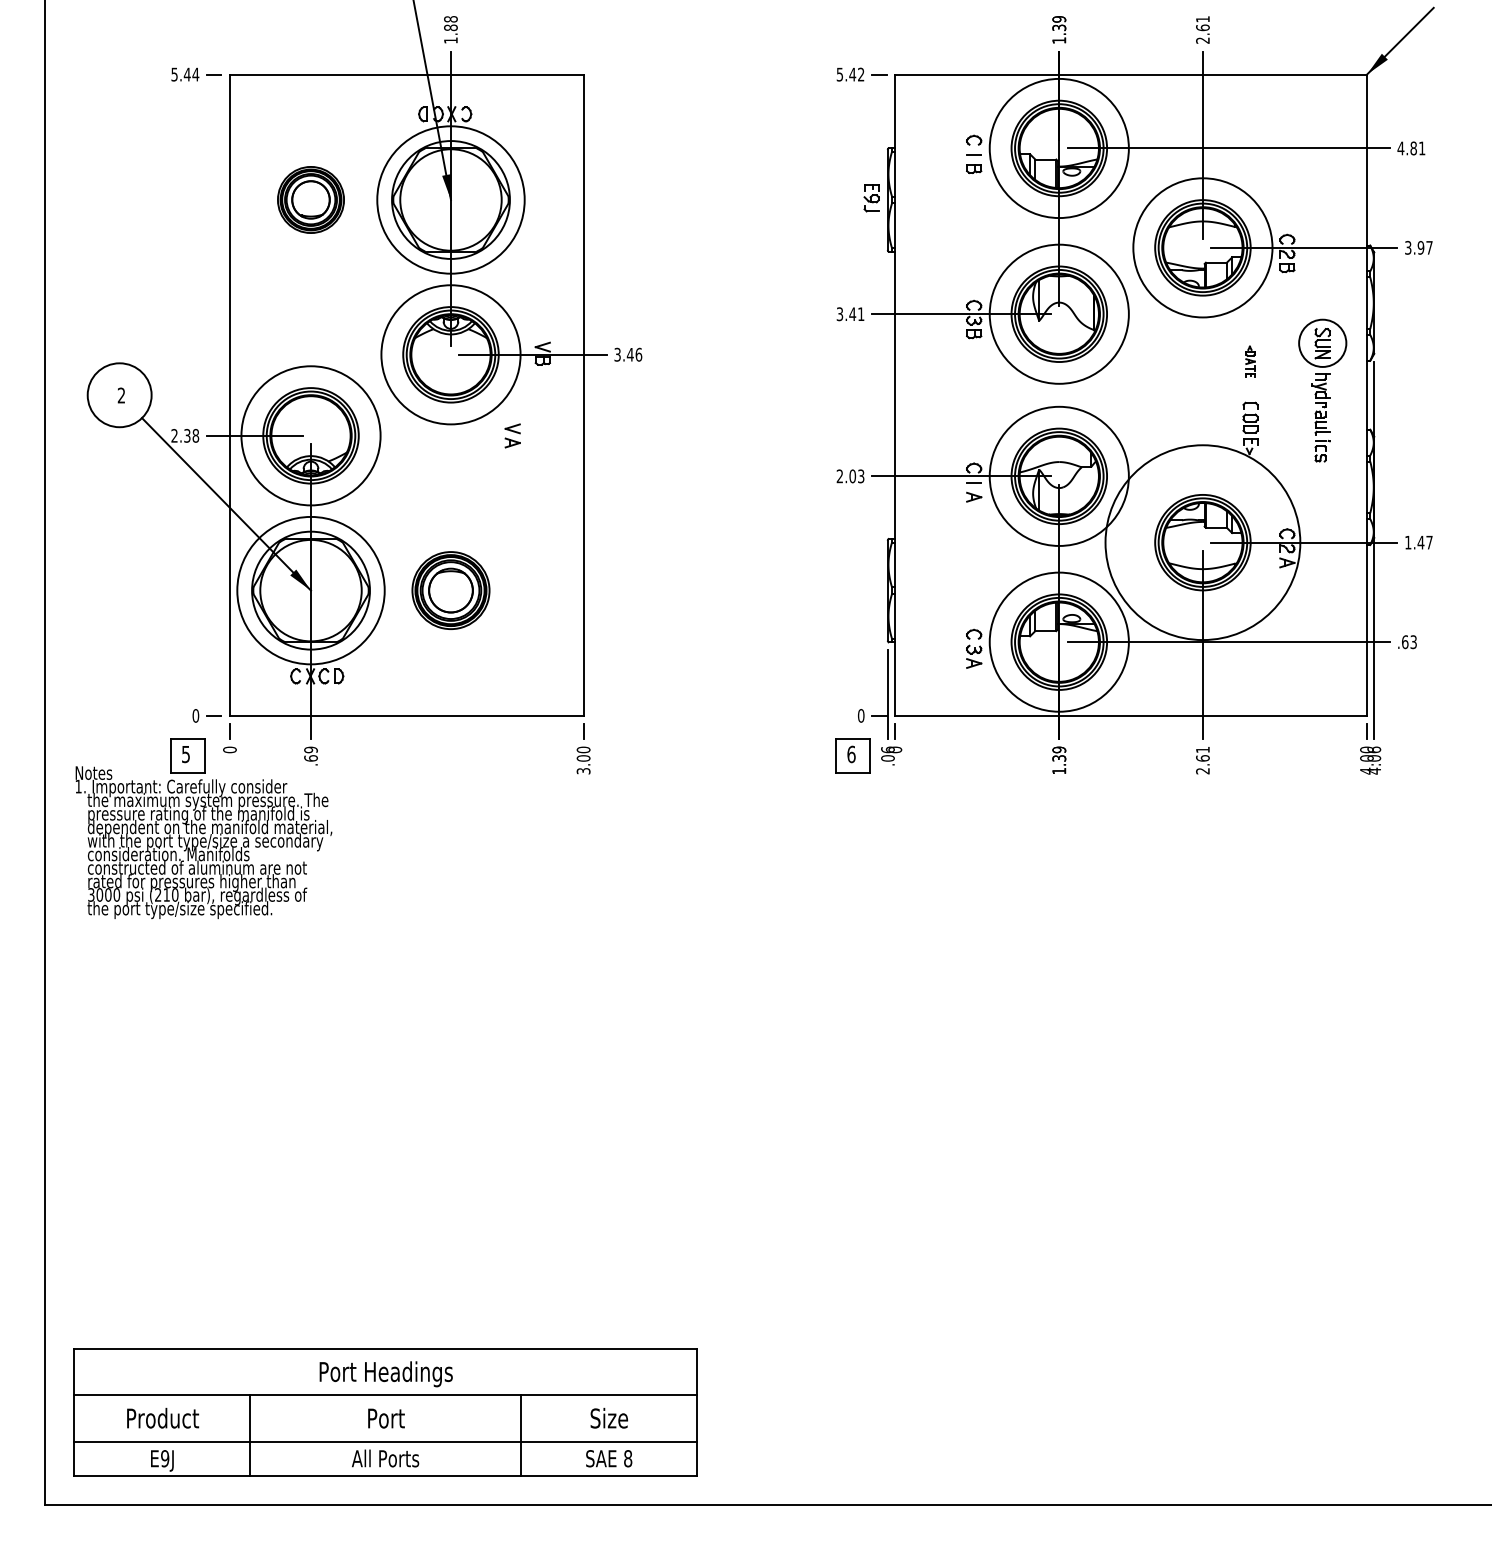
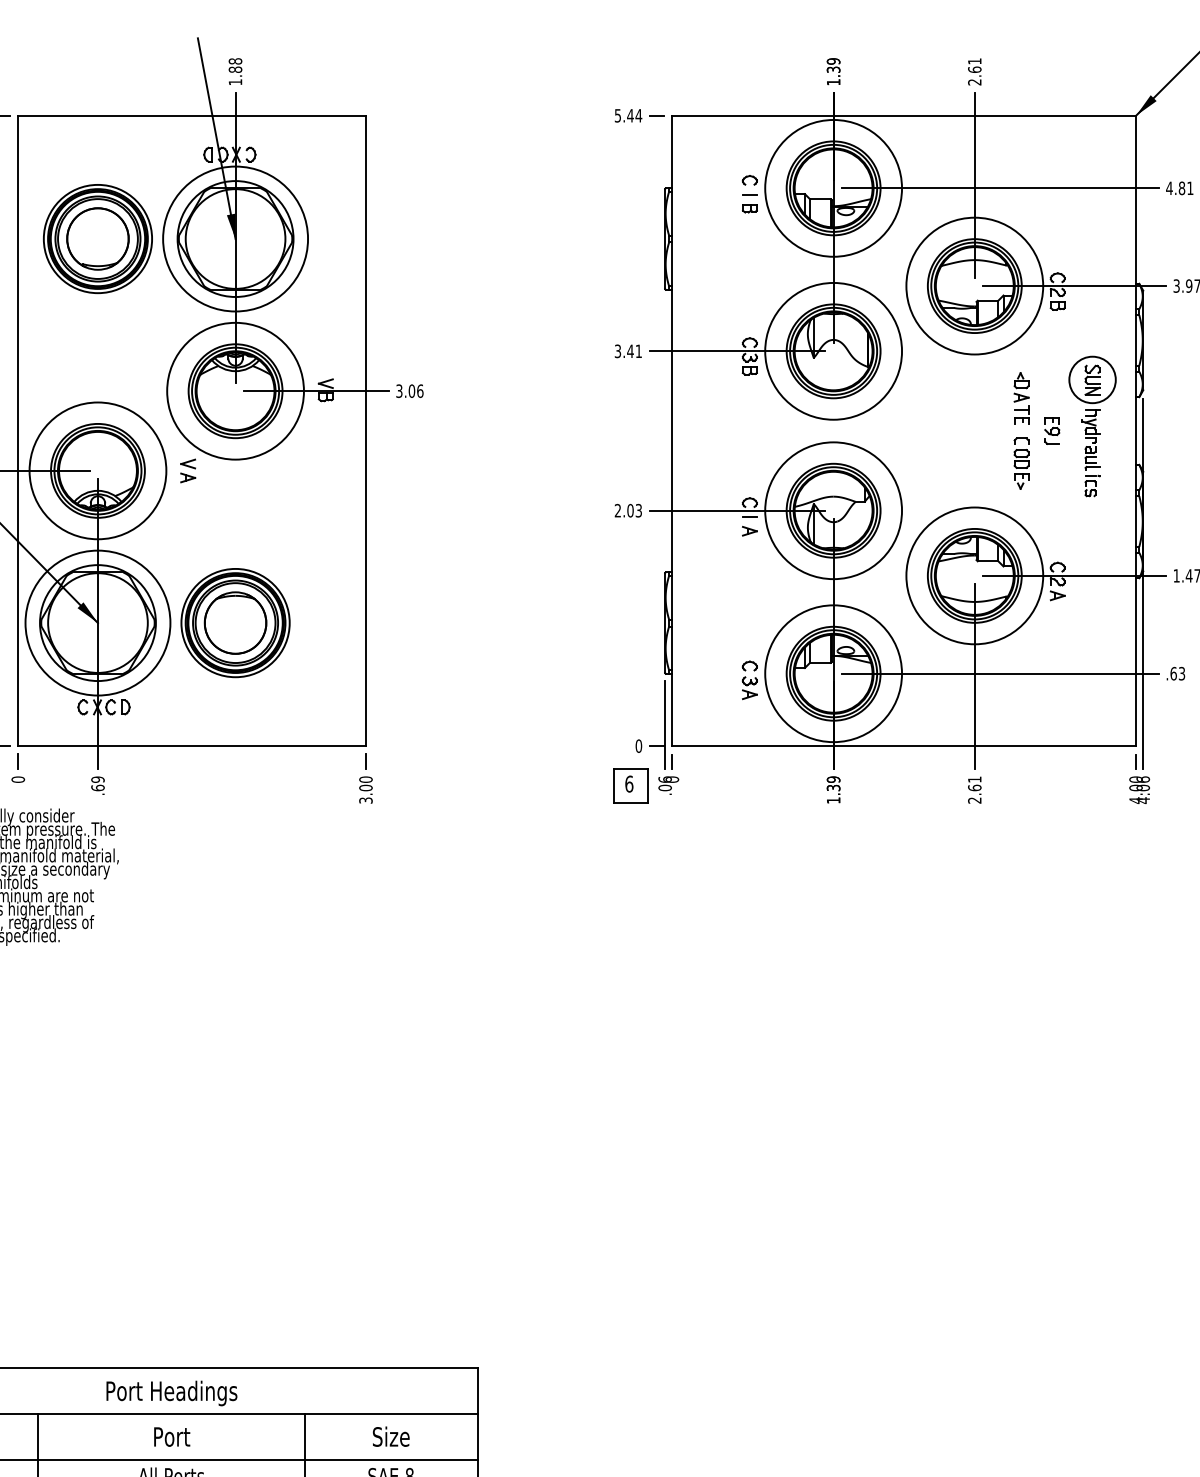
text: (860, 74) -> (638, 115), 5.42 -> 5.44
part: (871, 198) -> (1052, 431), moved
part: (310, 199) -> (97, 238), size x1.67
text: (629, 354) -> (411, 390), 3.46 -> 3.06
part: (1250, 361) -> (1021, 397), size x1.67
part: (512, 435) -> (187, 470), moved
circle: (1202, 542) -> (974, 575), size x0.71
part: (450, 590) -> (235, 622), size x1.43

